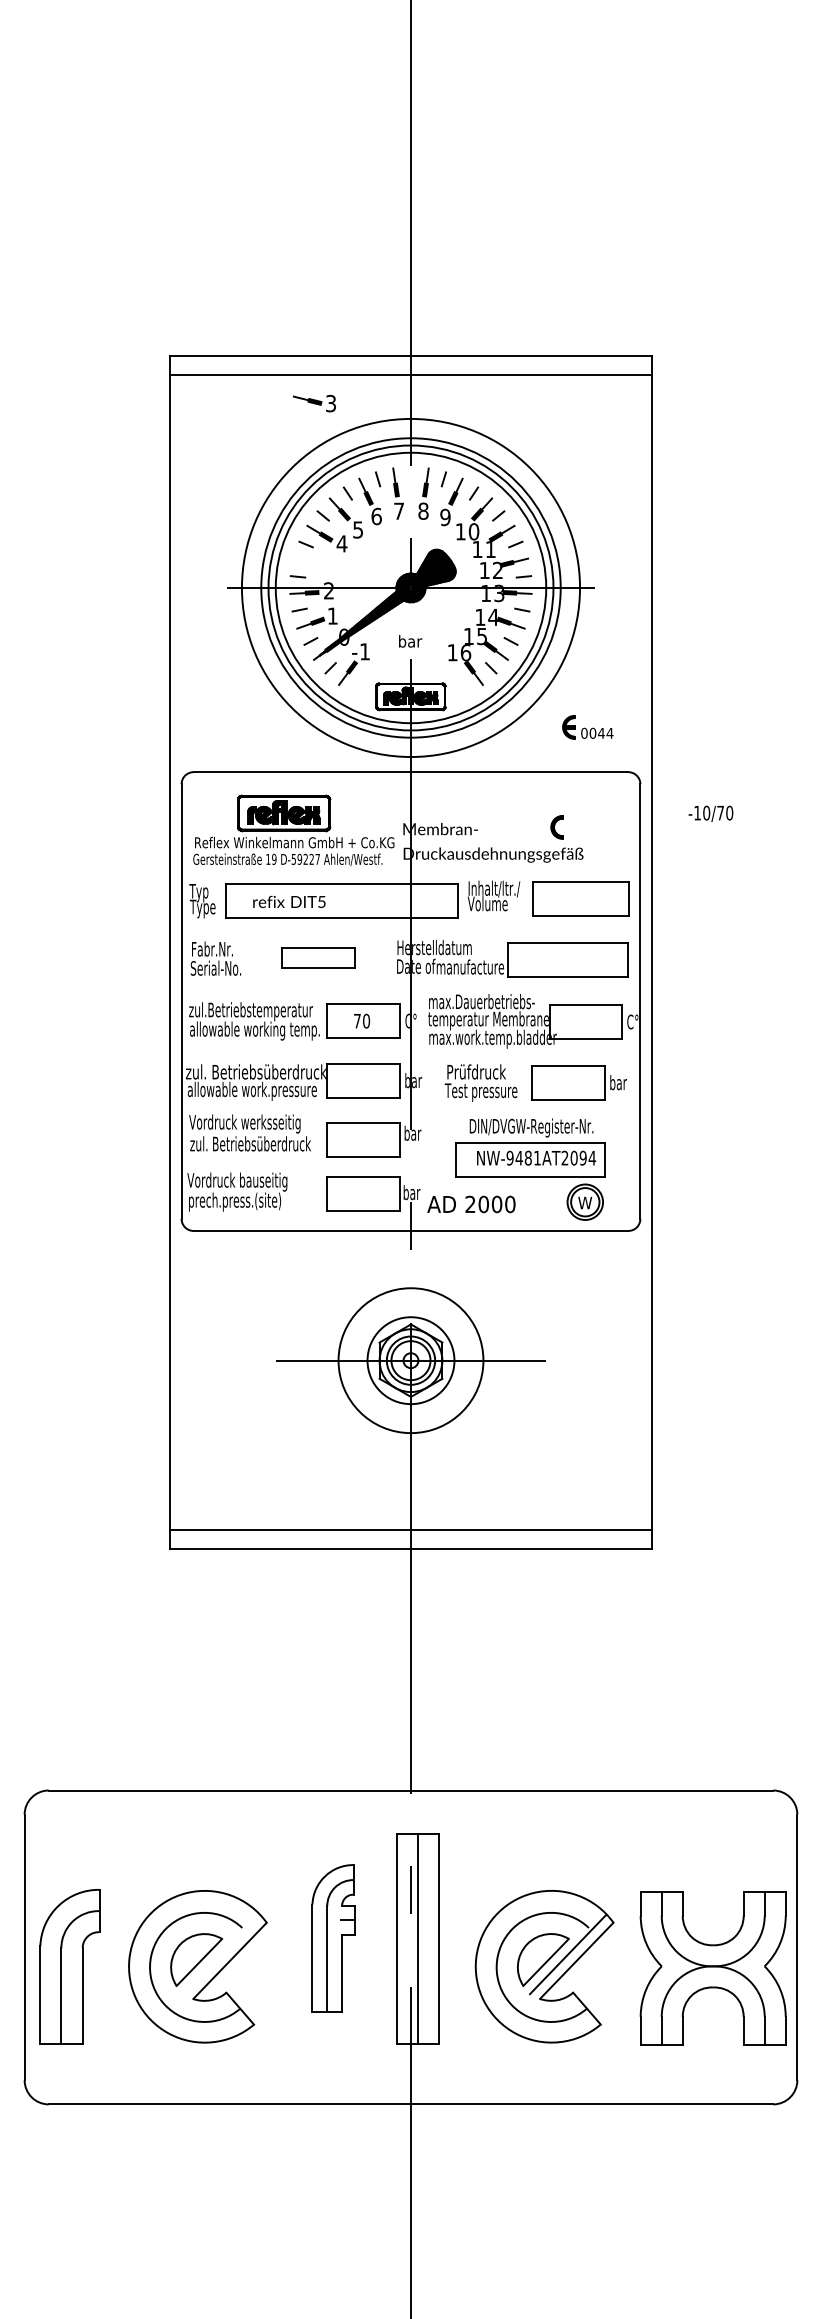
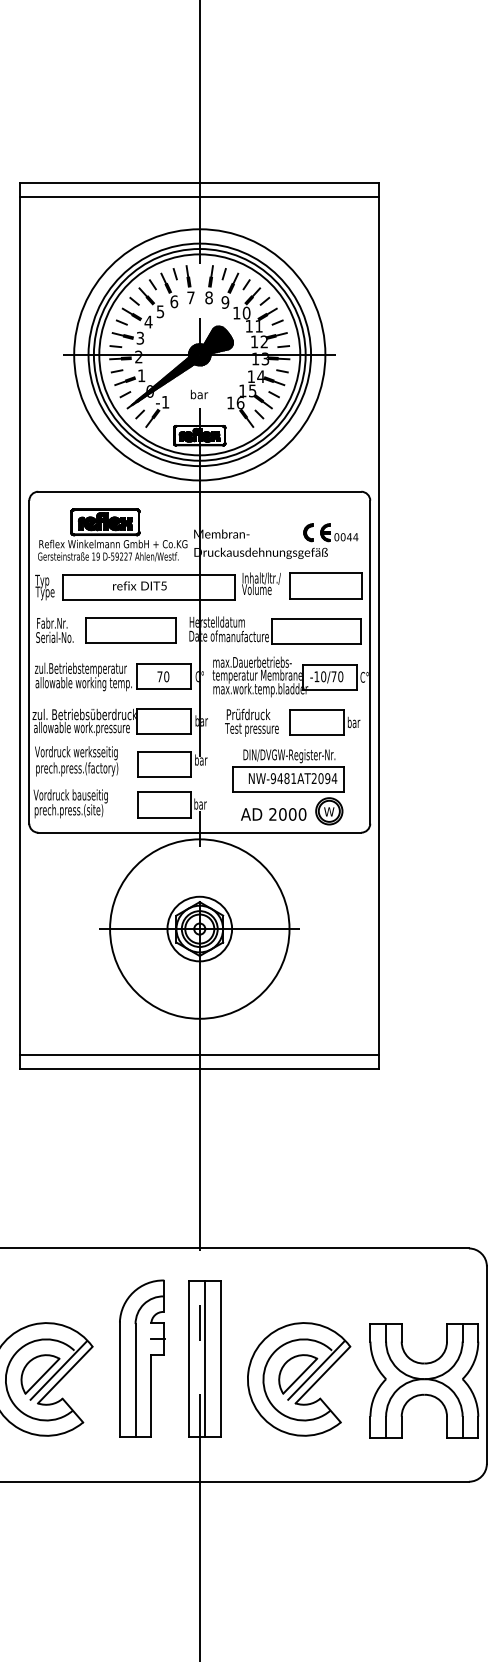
part: (314, 403) -> (128, 338), moved
part: (587, 727) -> (339, 532), moved
text: (710, 813) -> (326, 677), moved
text: (289, 901) -> (139, 585), moved
part: (318, 957) -> (131, 629), size x1.67
text: (250, 1145) -> (80, 769), zul. Betriebsüberdruck -> prech.press.(factory)
text: (471, 1204) -> (273, 814), moved
circle: (410, 1360) -> (199, 928), size x1.67
part: (333, 1938) -> (142, 1358), size x1.43
line: (221, 1954) -> (58, 1370), added

